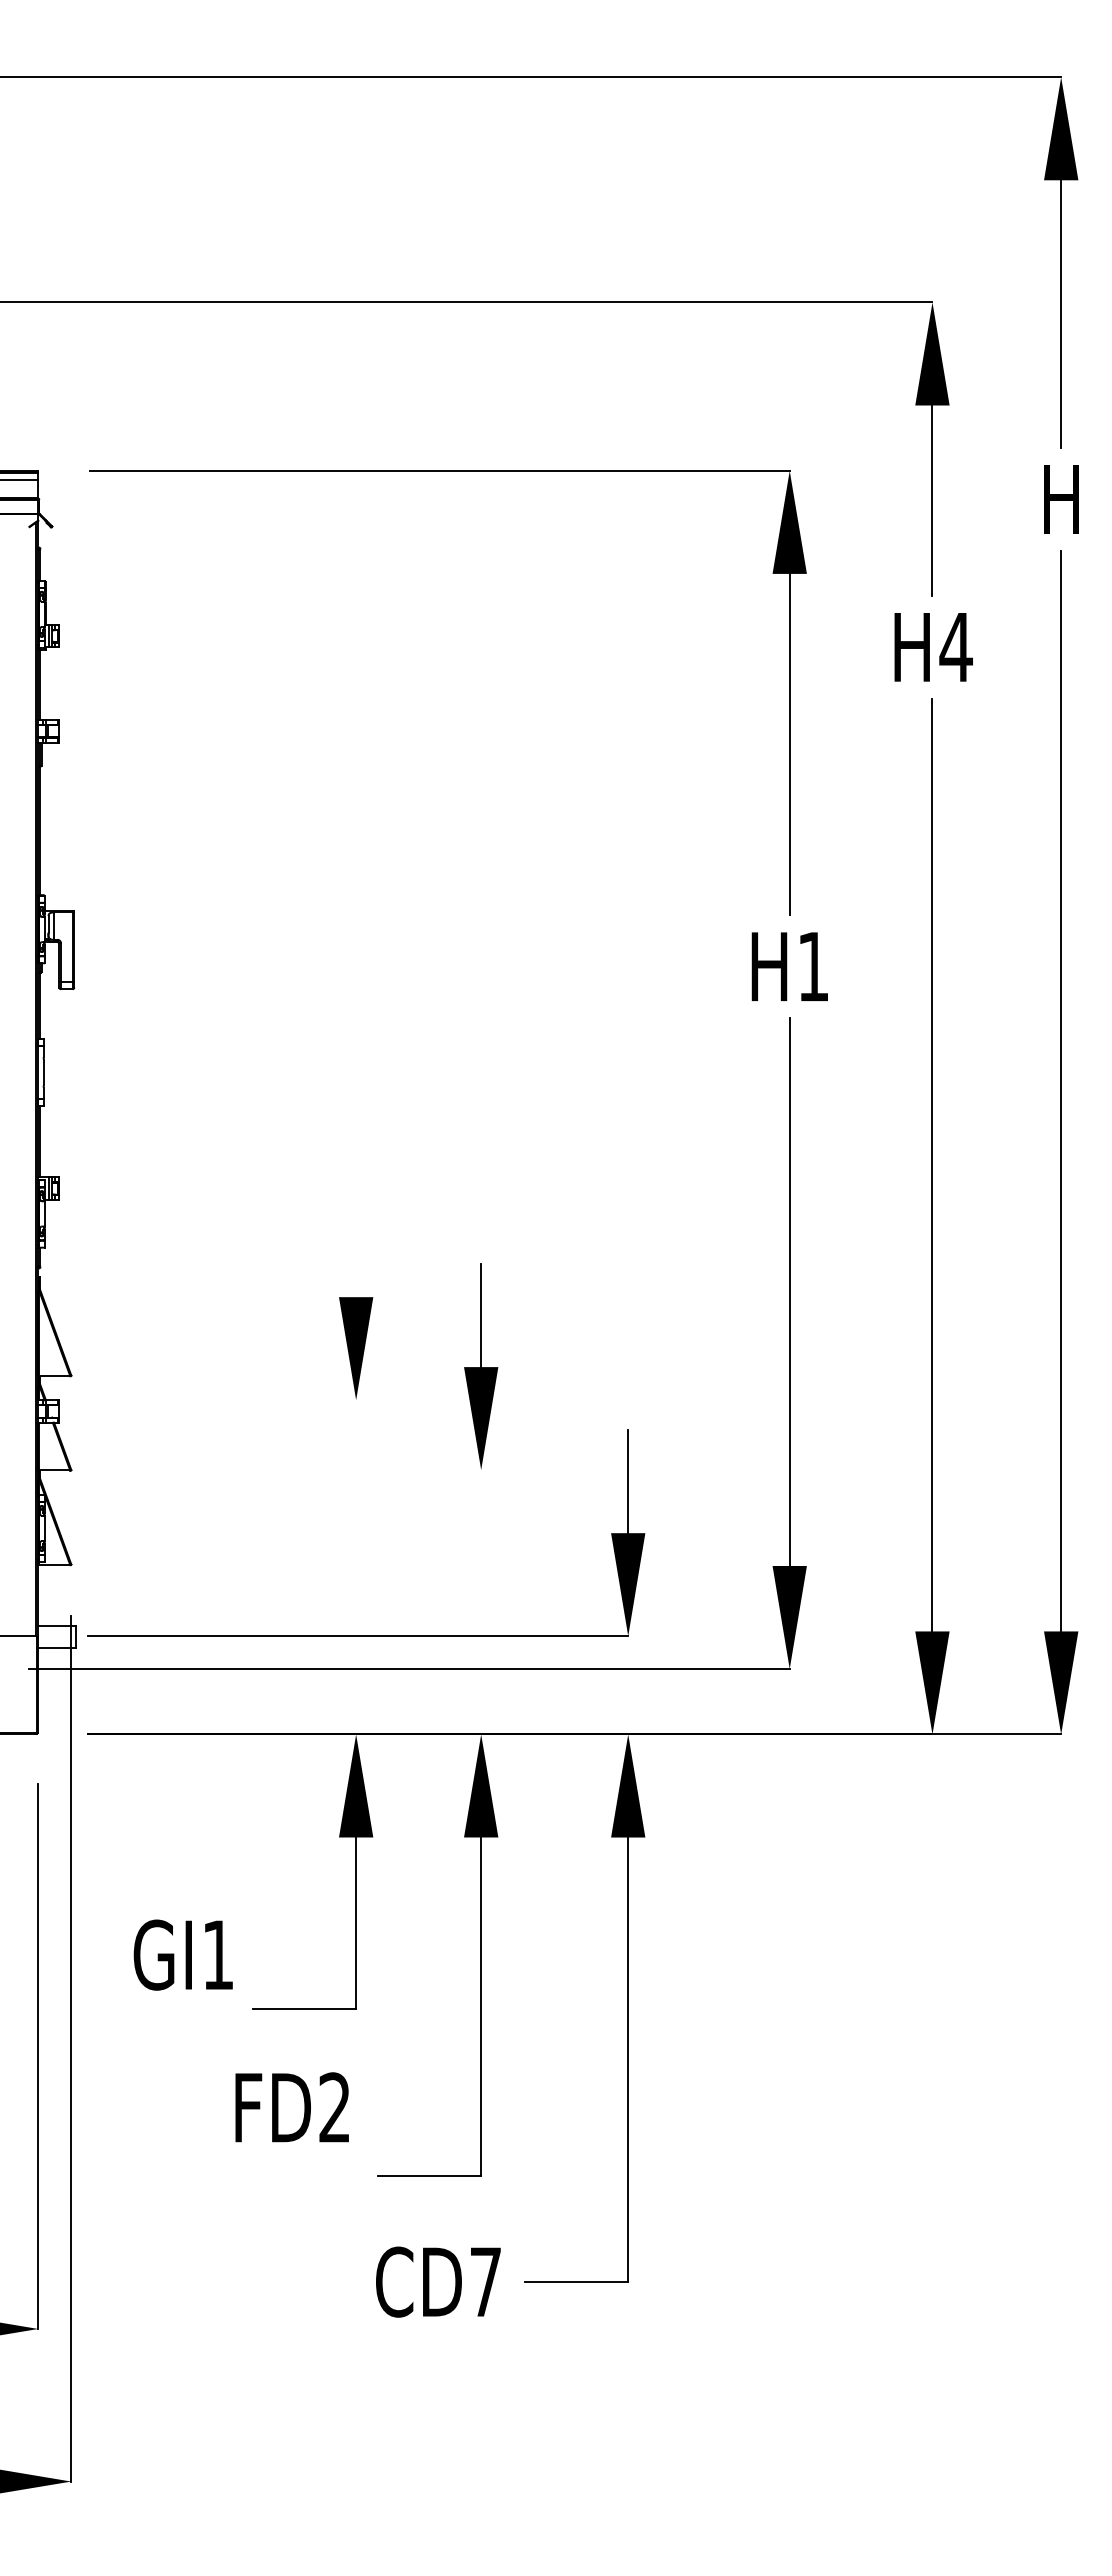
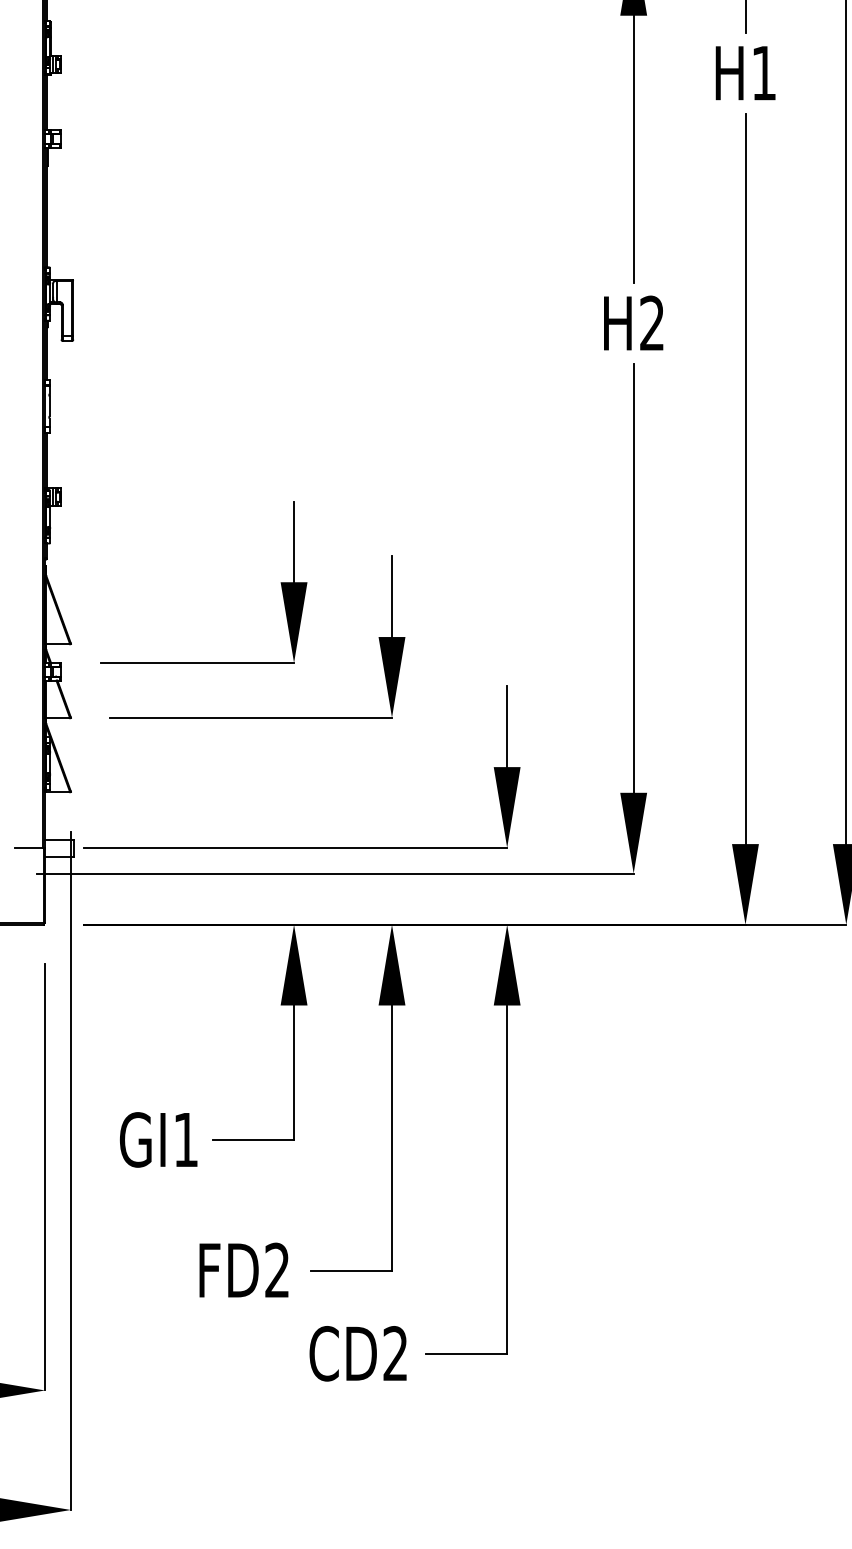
text: (955, 647) -> (763, 73), H4 -> H1
text: (812, 966) -> (651, 323), H1 -> H2
line: (356, 1245) -> (294, 541), added
line: (232, 1400) -> (197, 663), added
line: (301, 1470) -> (251, 718), added
text: (182, 1954) -> (158, 1139), moved
text: (291, 2107) -> (243, 1270), moved
text: (485, 2281) -> (395, 1353), CD7 -> CD2

